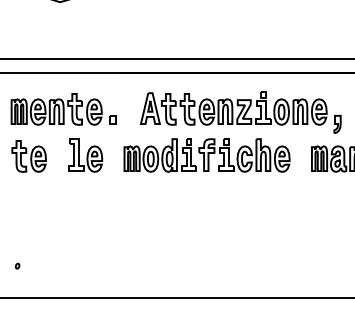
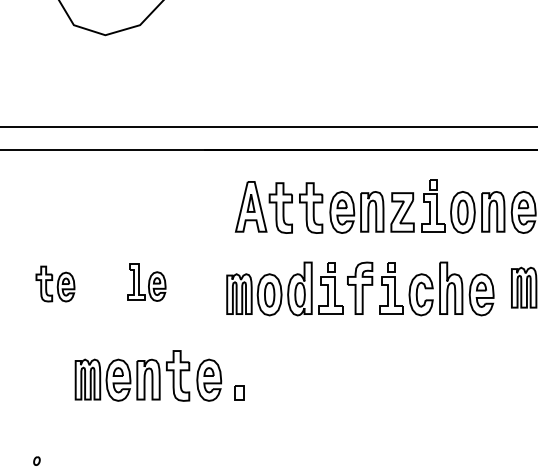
part: (63, 109) -> (159, 376), moved
part: (85, 155) -> (146, 282), size x0.7
part: (206, 155) -> (359, 288), moved
part: (28, 156) -> (54, 284), size x0.7

